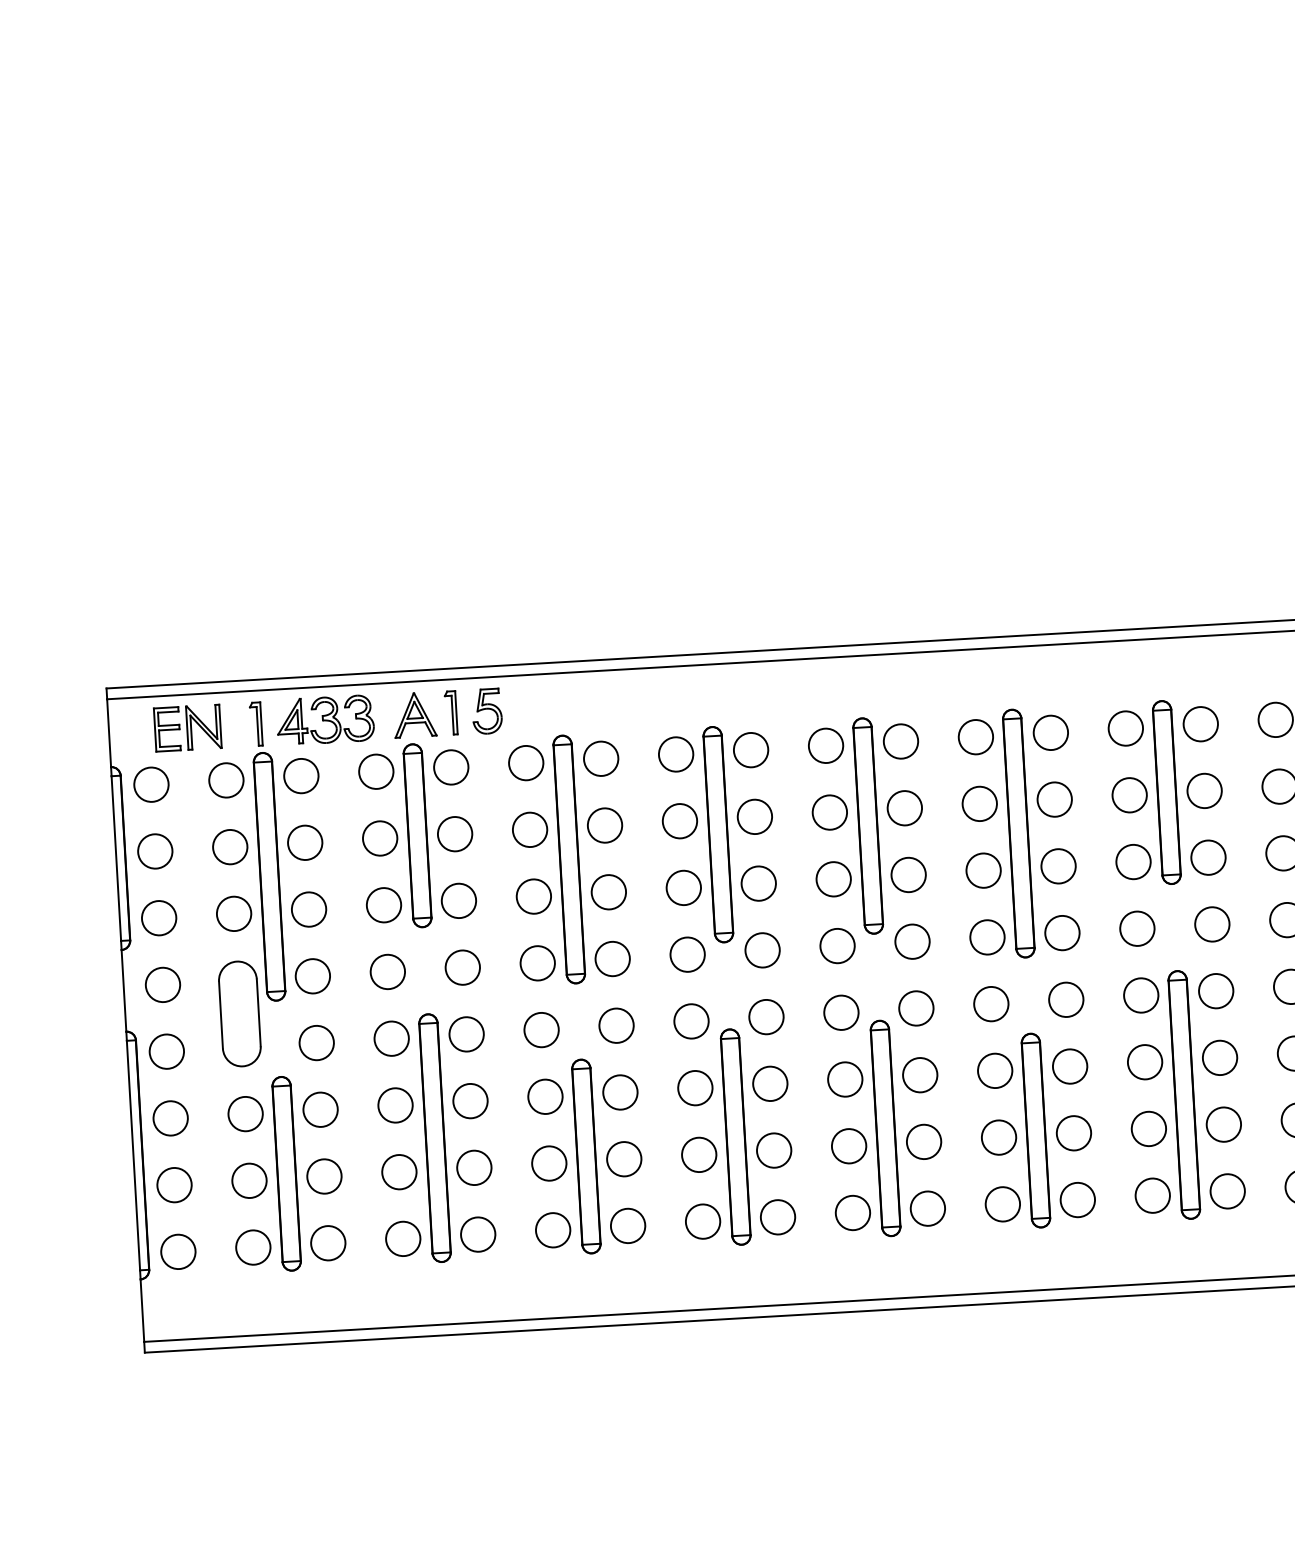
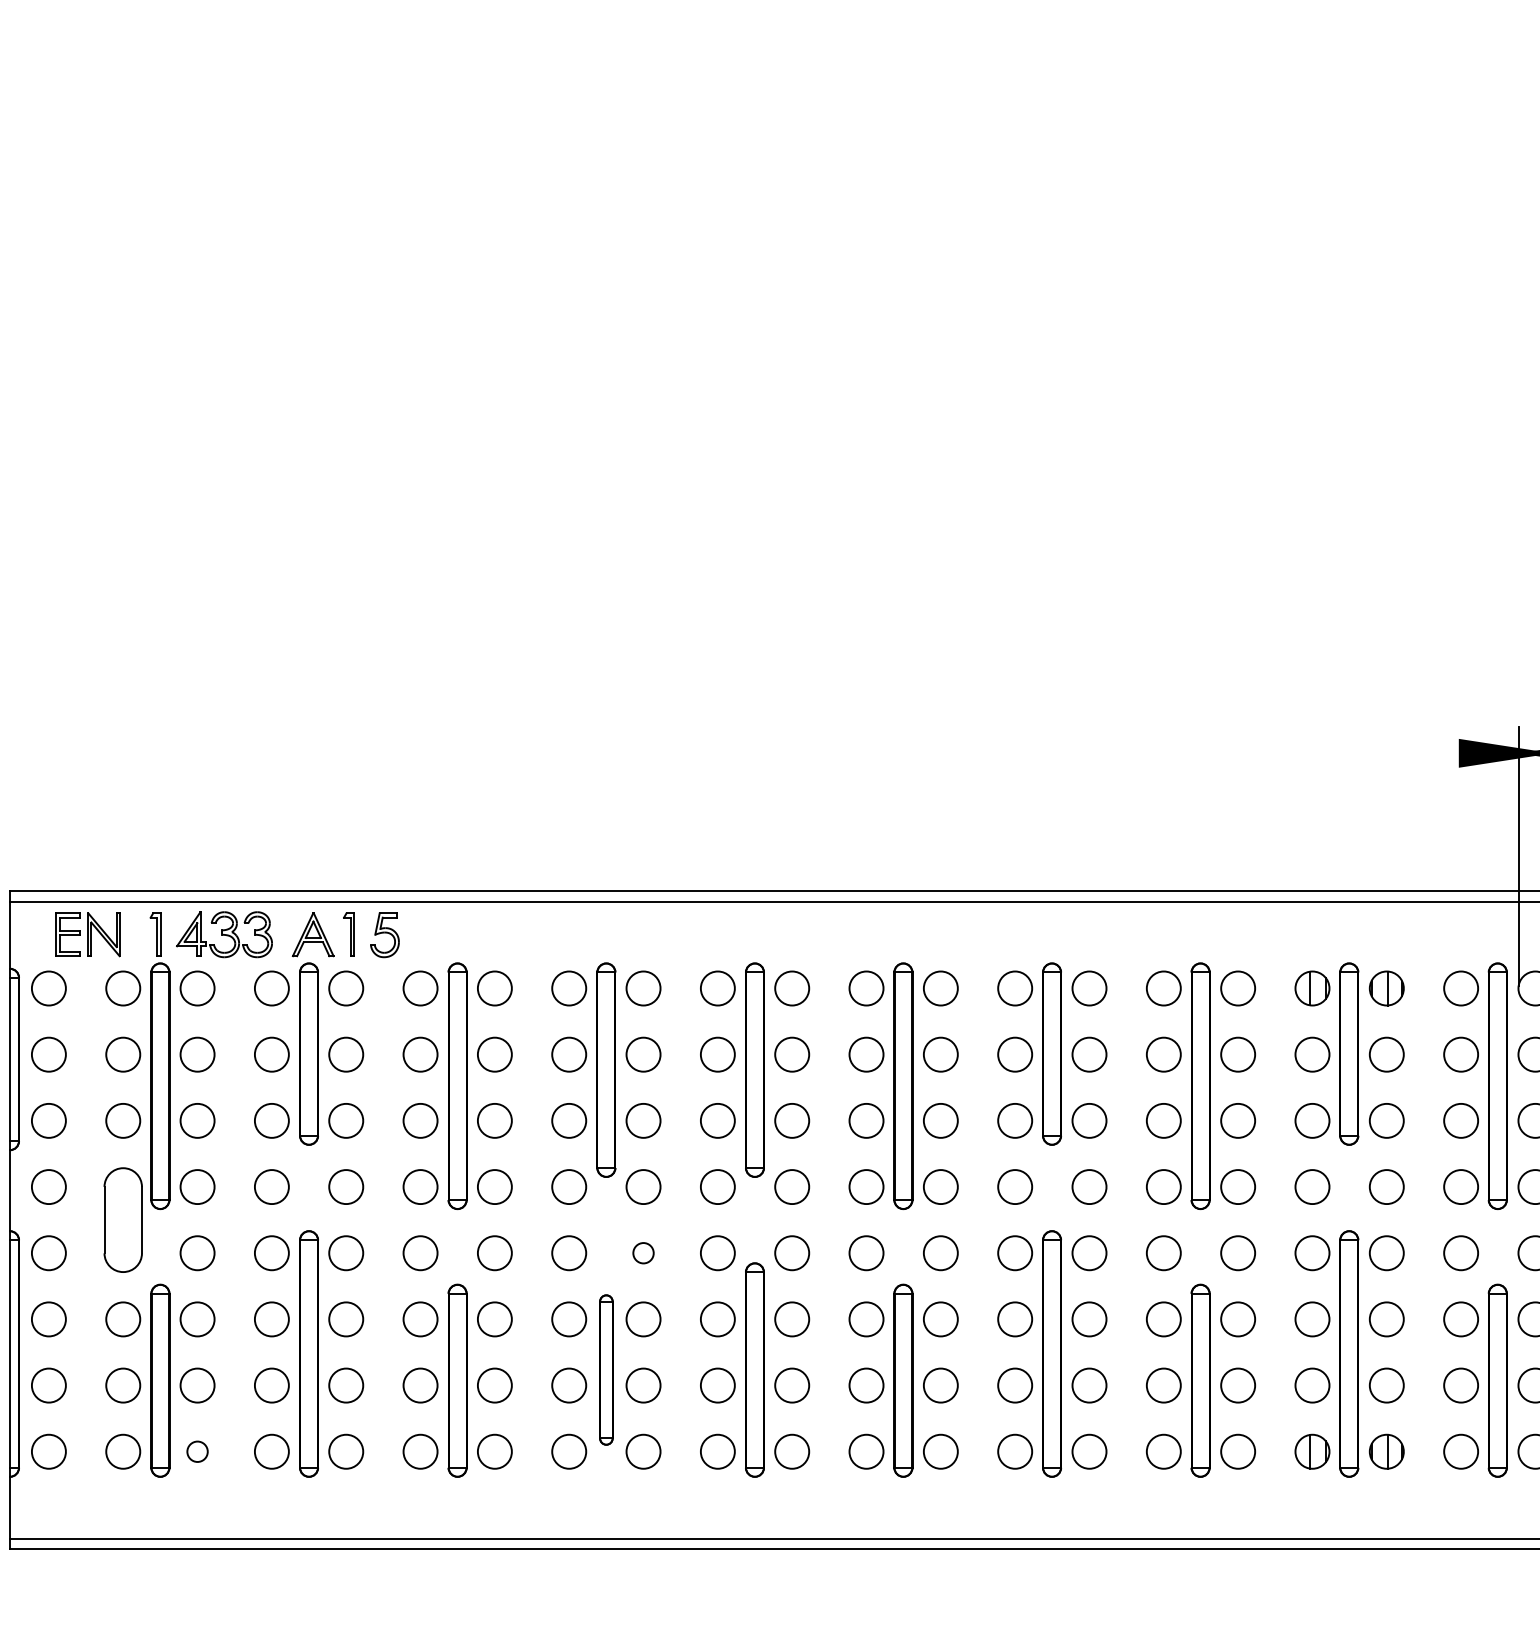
circle: (766, 1017) -> (643, 1253), size x0.6
part: (735, 1136) -> (606, 1369), size x0.7
circle: (328, 1242) -> (197, 1451), size x0.6

